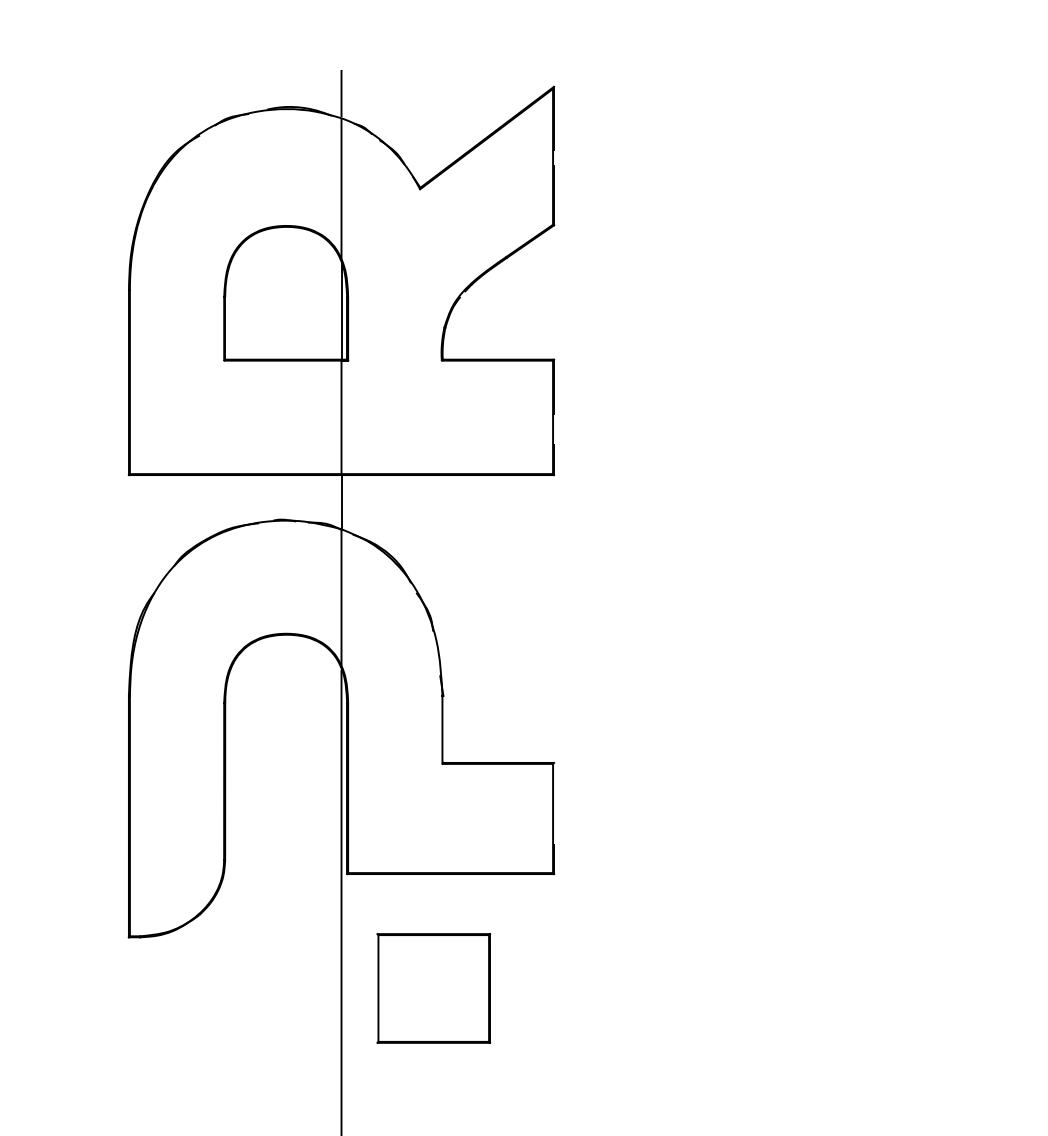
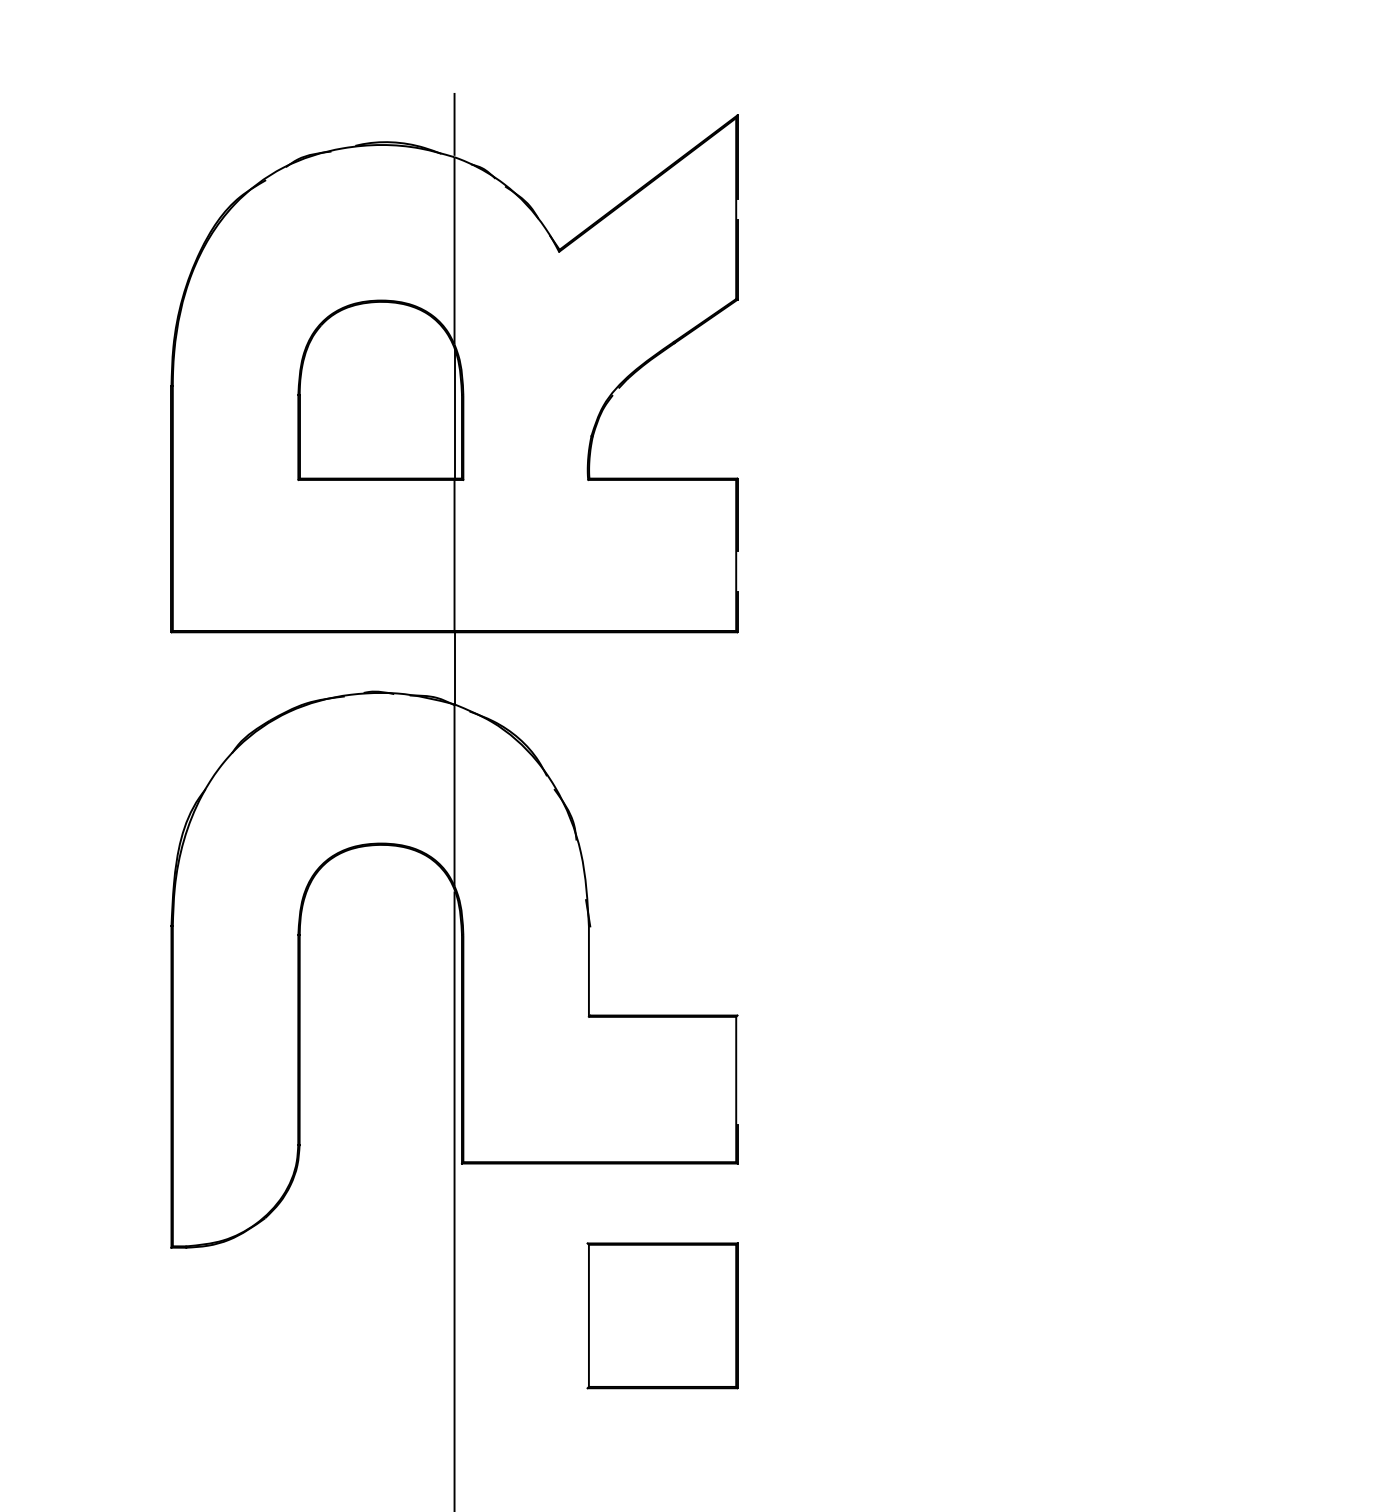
part: (433, 988) -> (662, 1315), moved

